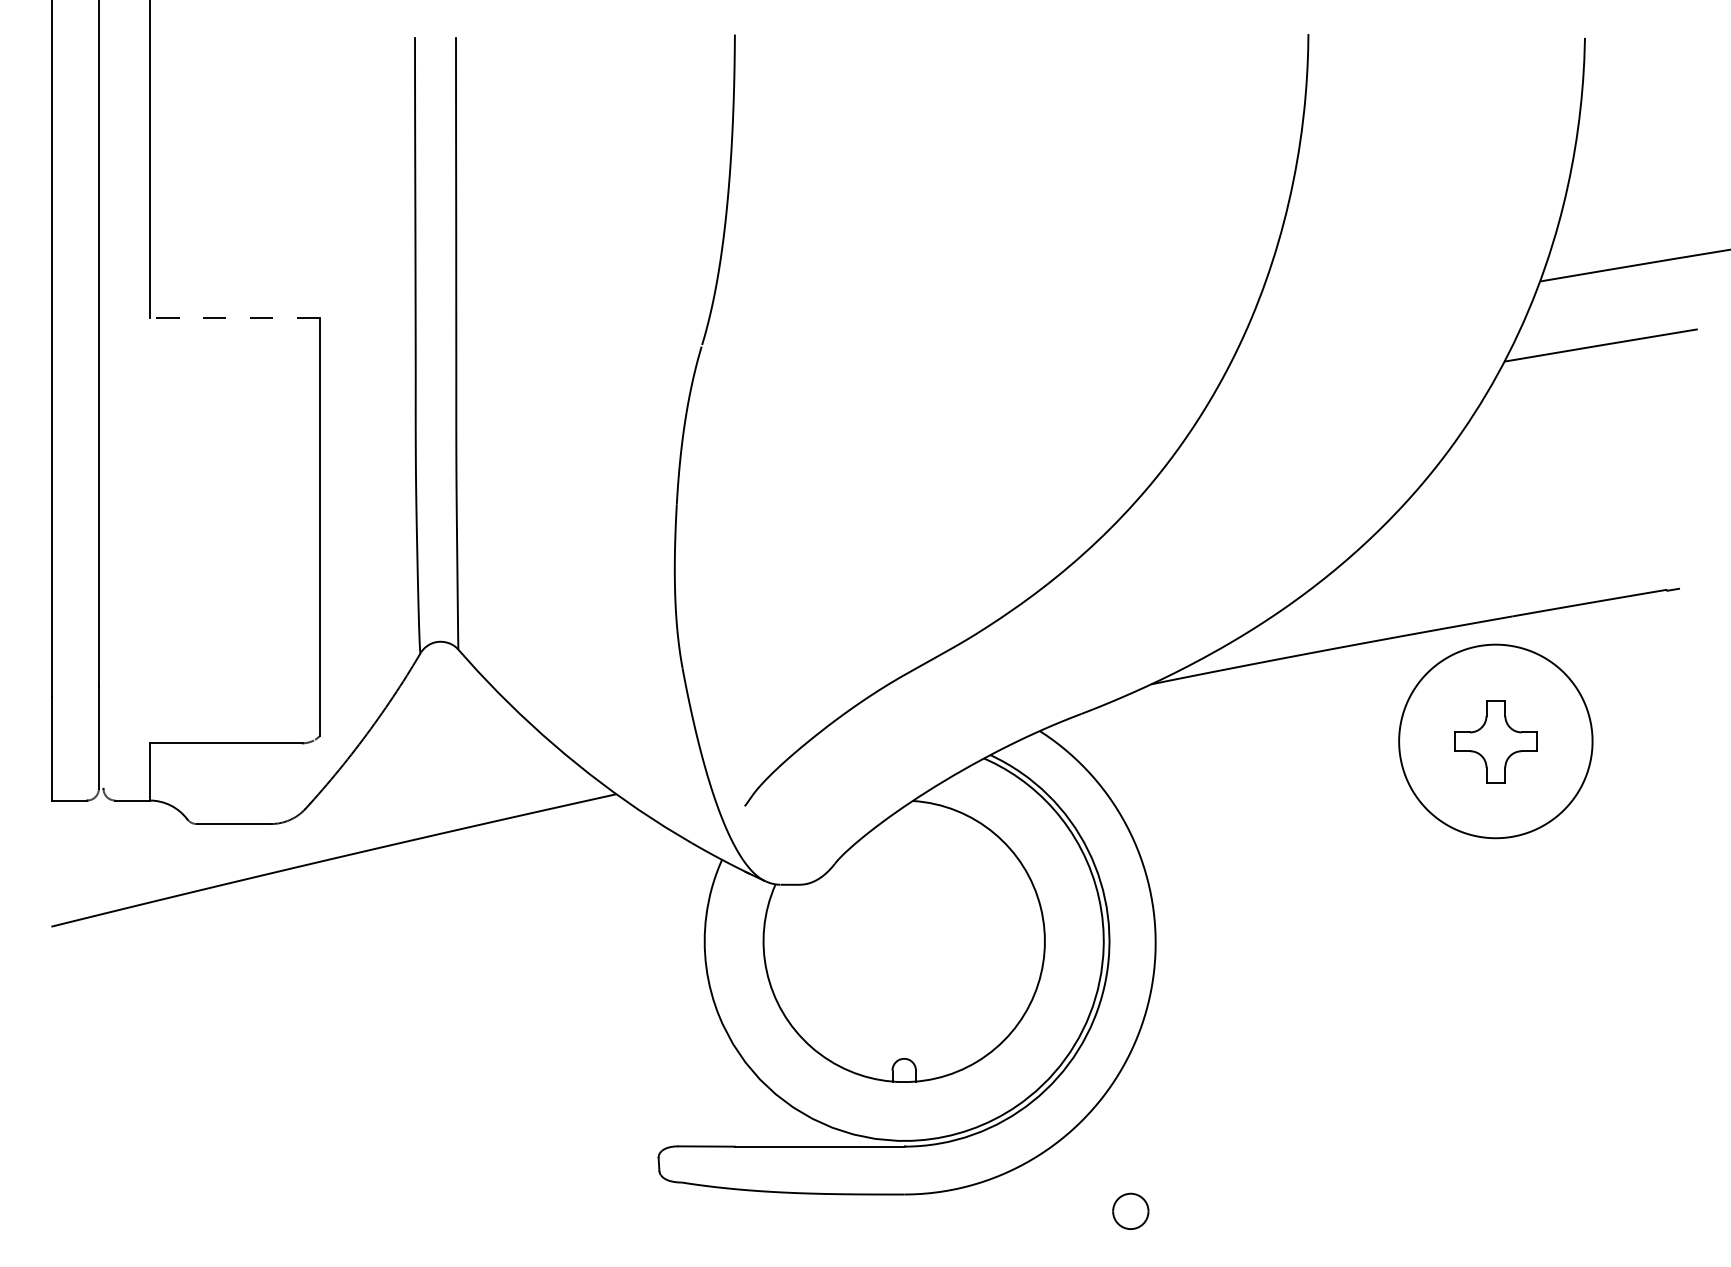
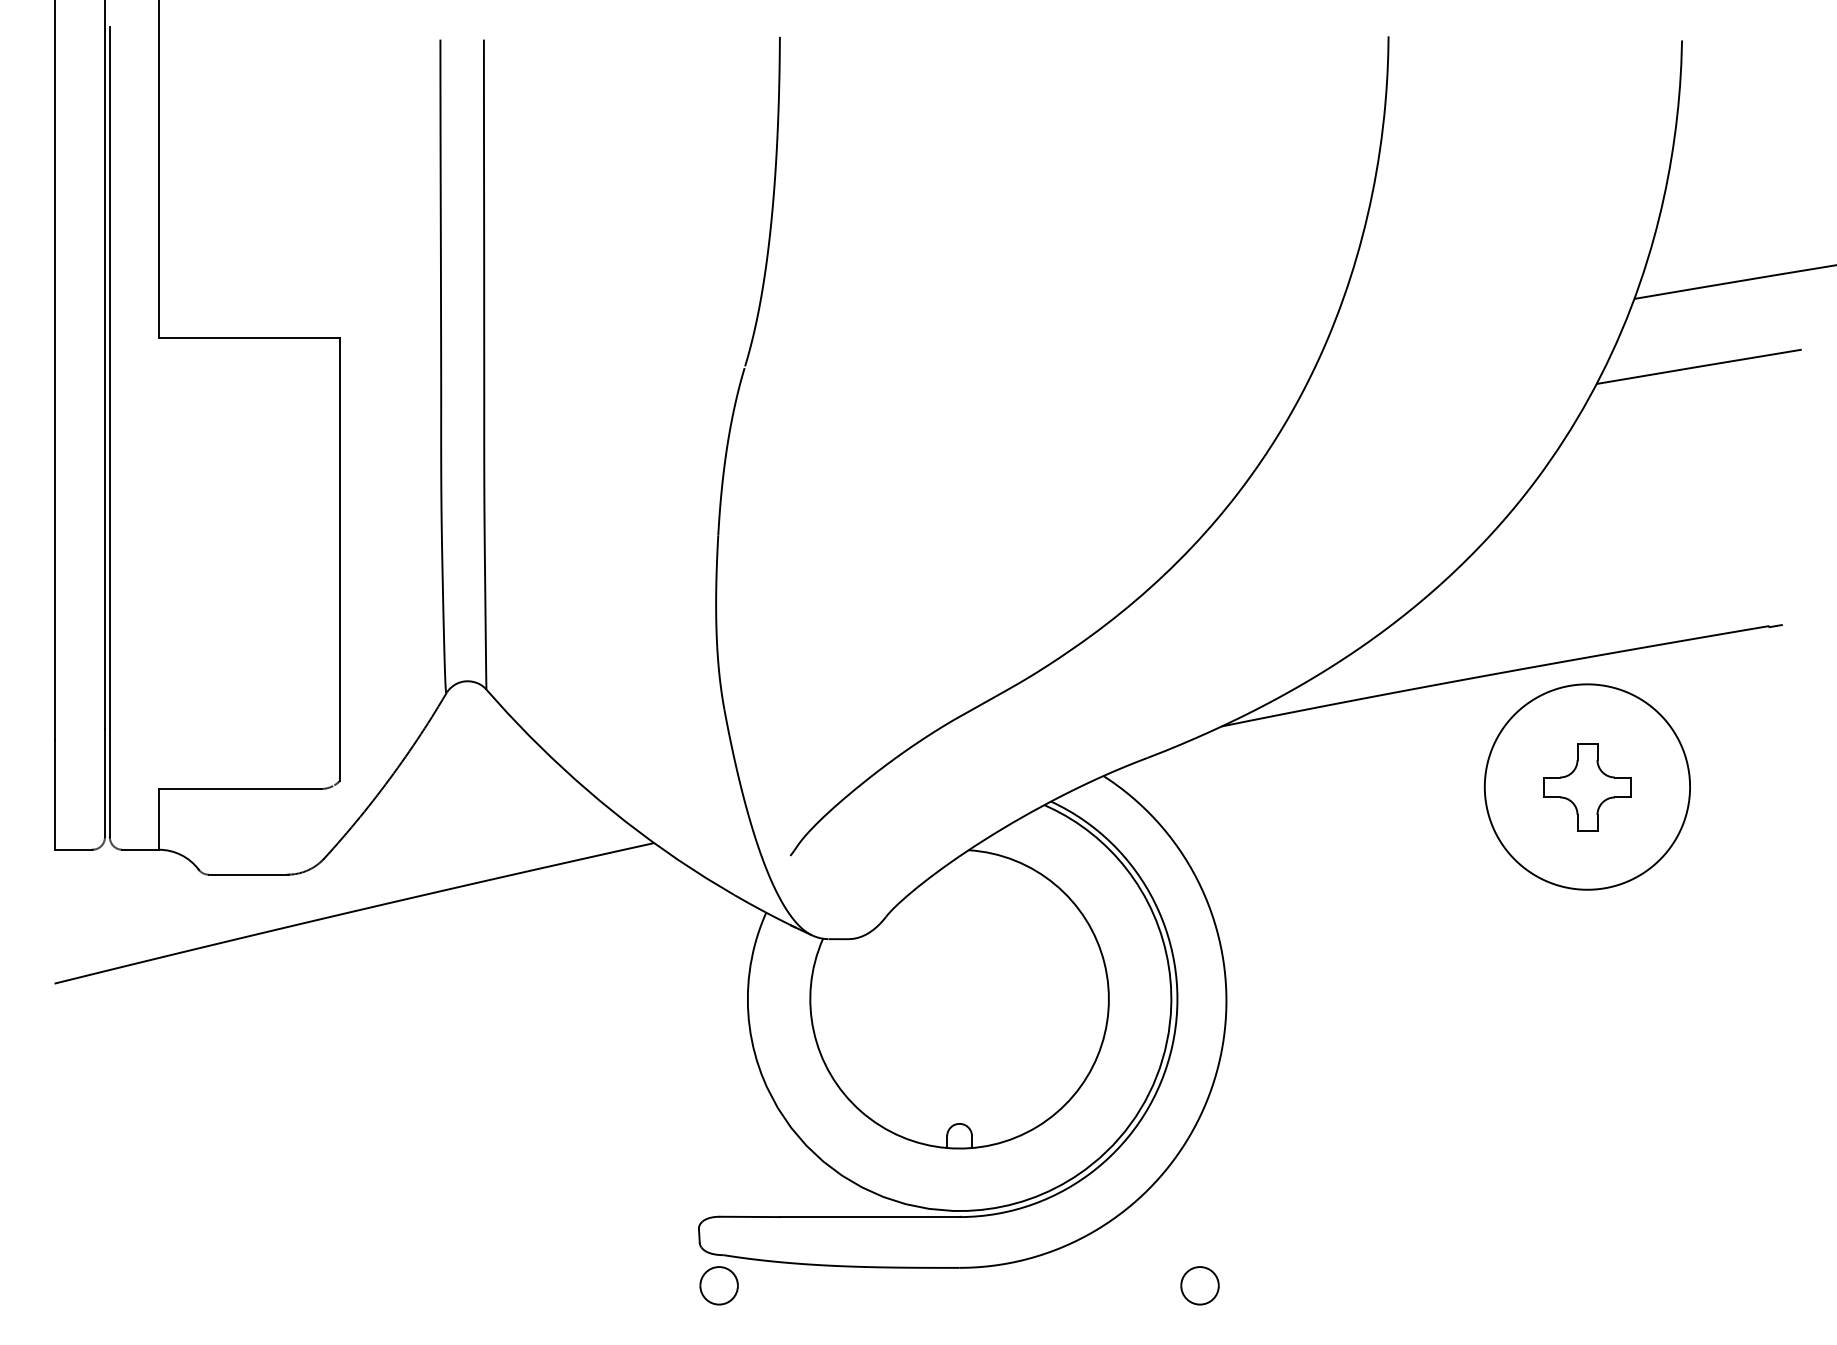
line: (234, 317) -> (248, 337), dashed -> solid
line: (103, 407) -> (109, 432), added
part: (677, 1211) -> (718, 1285), added

